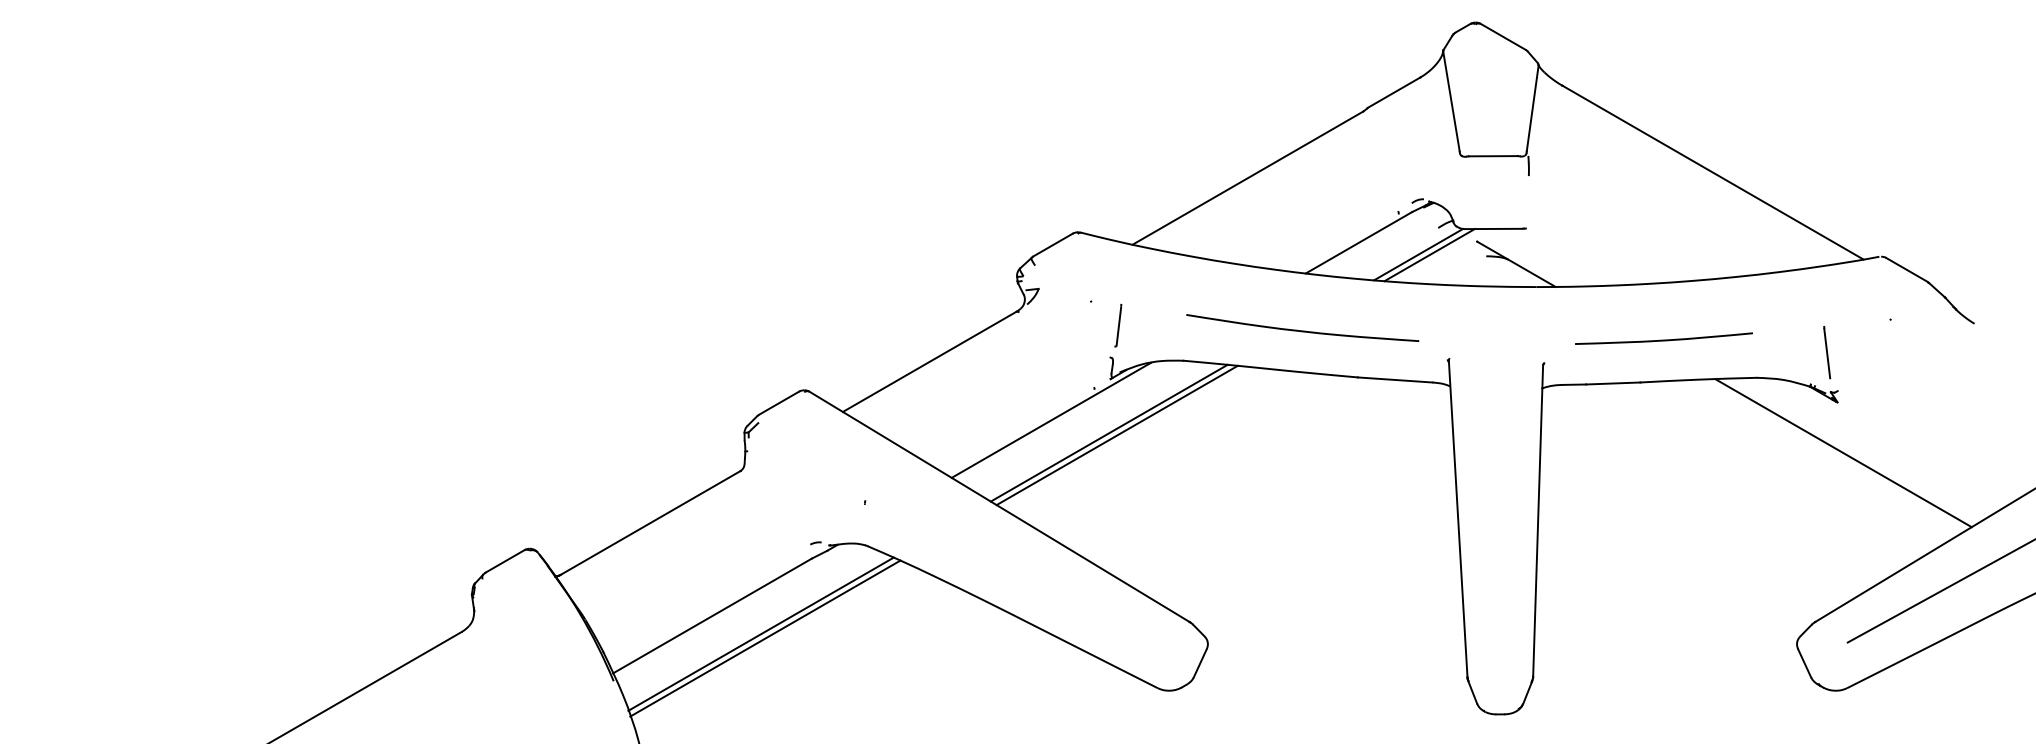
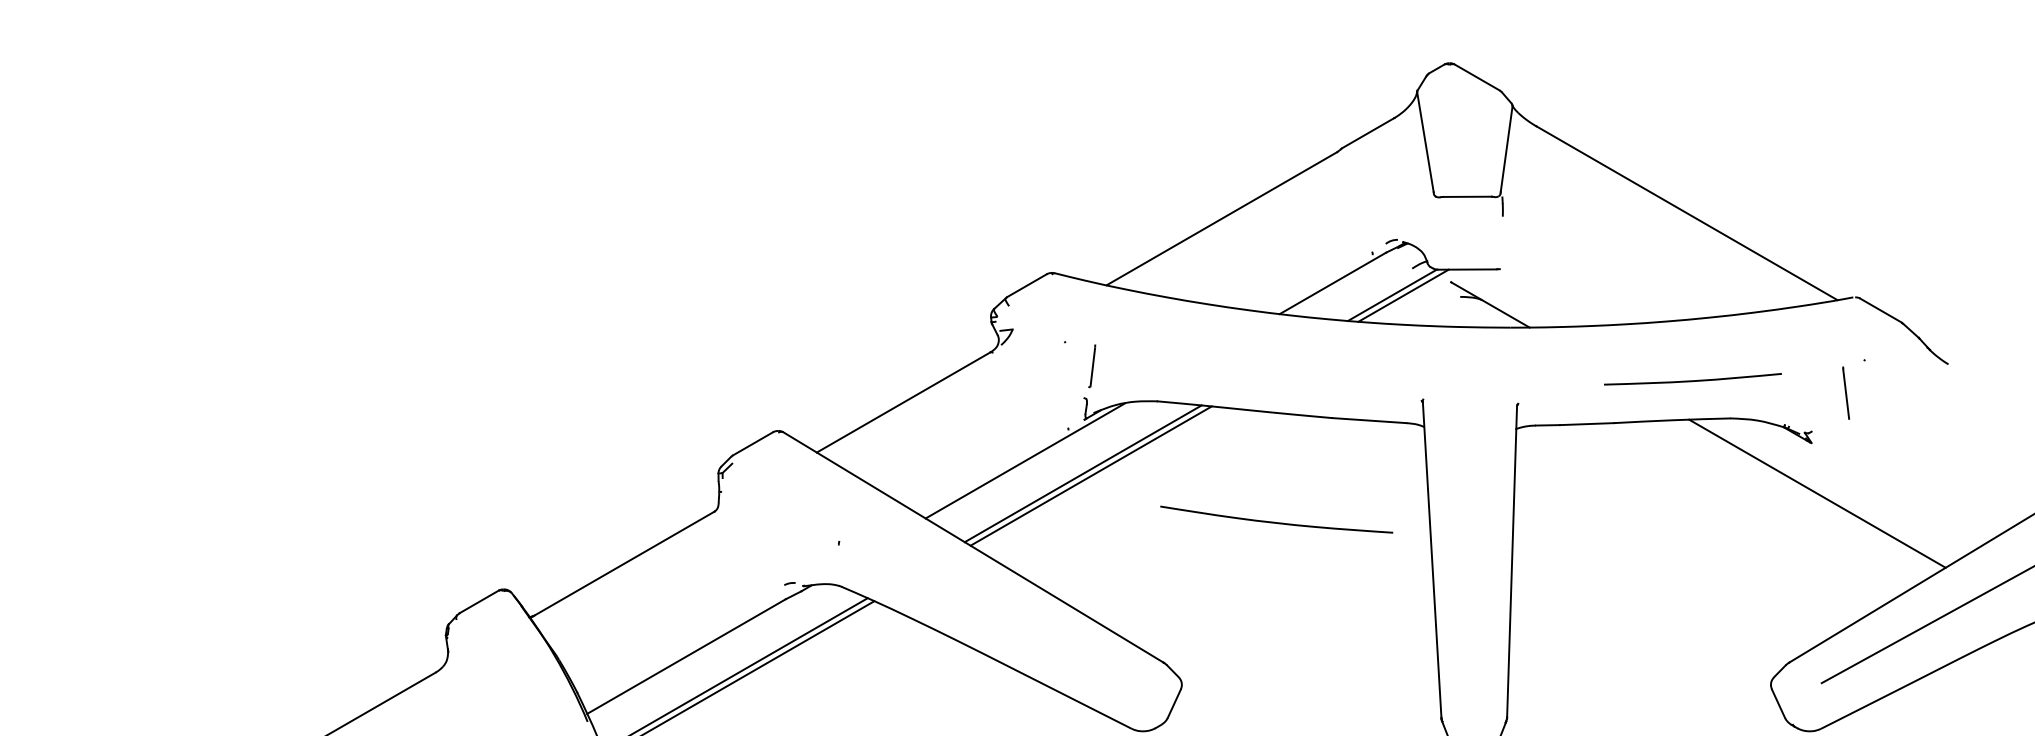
curve: (1302, 330) -> (1276, 522), moved
curve: (1663, 339) -> (1692, 380), moved
line: (1827, 352) -> (1846, 393), moved

